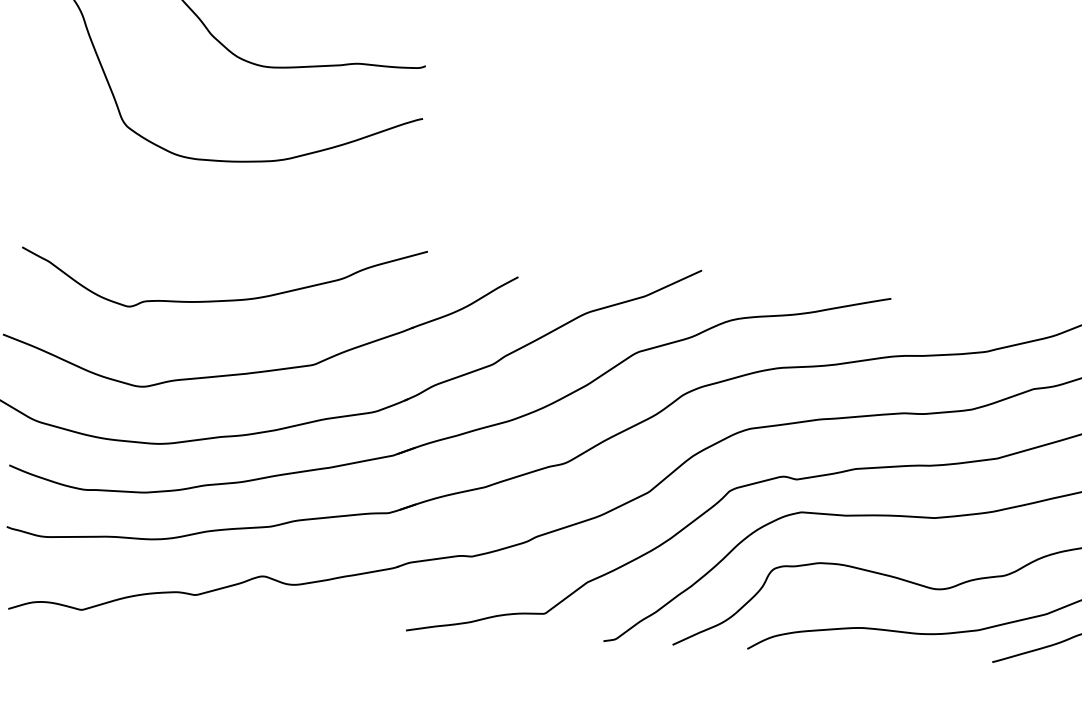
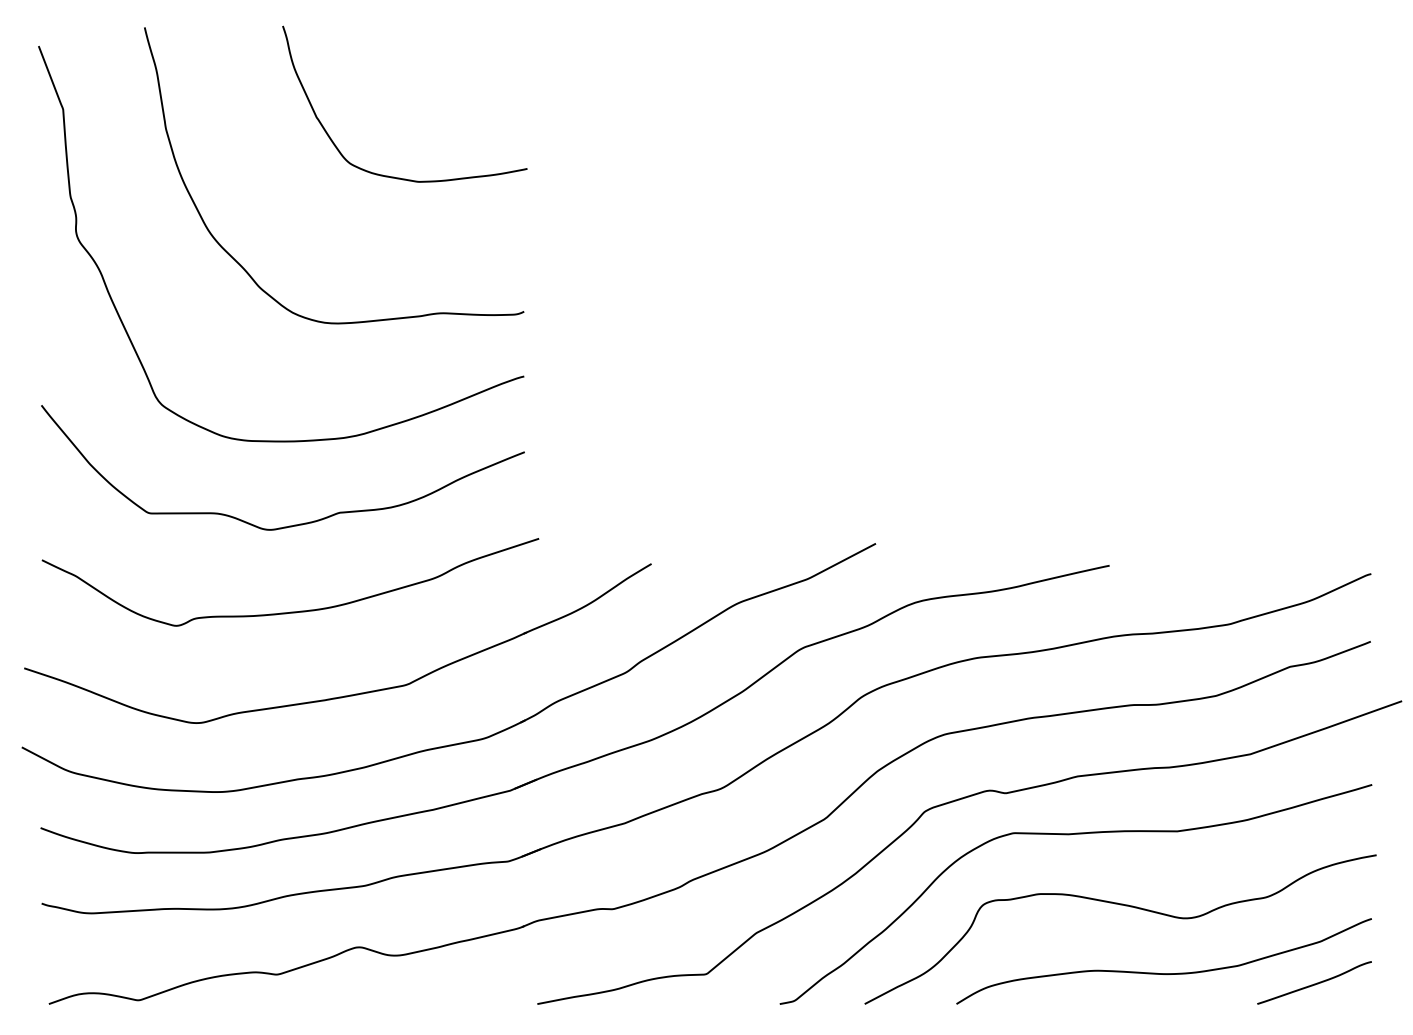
curve: (229, 229) -> (294, 524), added

